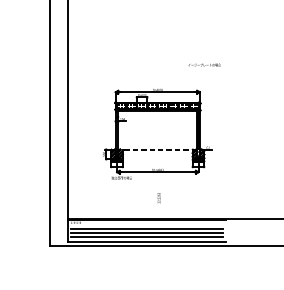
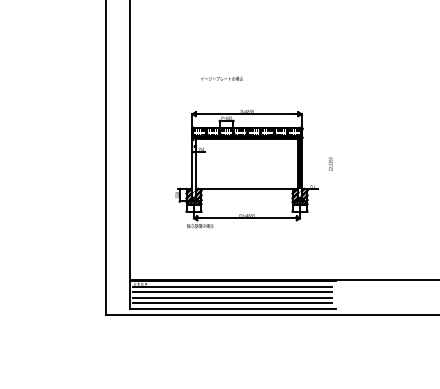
text: (204, 64) -> (221, 78), moved
line: (157, 150) -> (246, 189), dashed -> solid
text: (158, 197) -> (330, 163), moved
line: (146, 224) -> (232, 286), added

